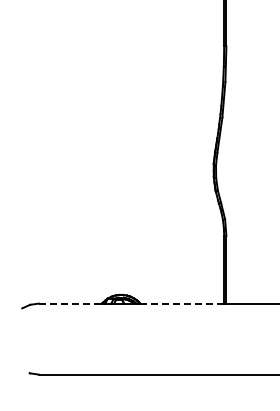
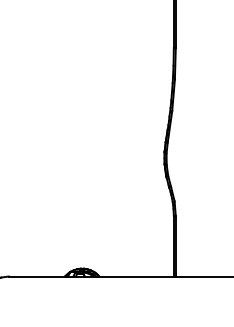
line: (70, 303) -> (37, 276), dashed -> solid
line: (182, 303) -> (136, 276), dashed -> solid

